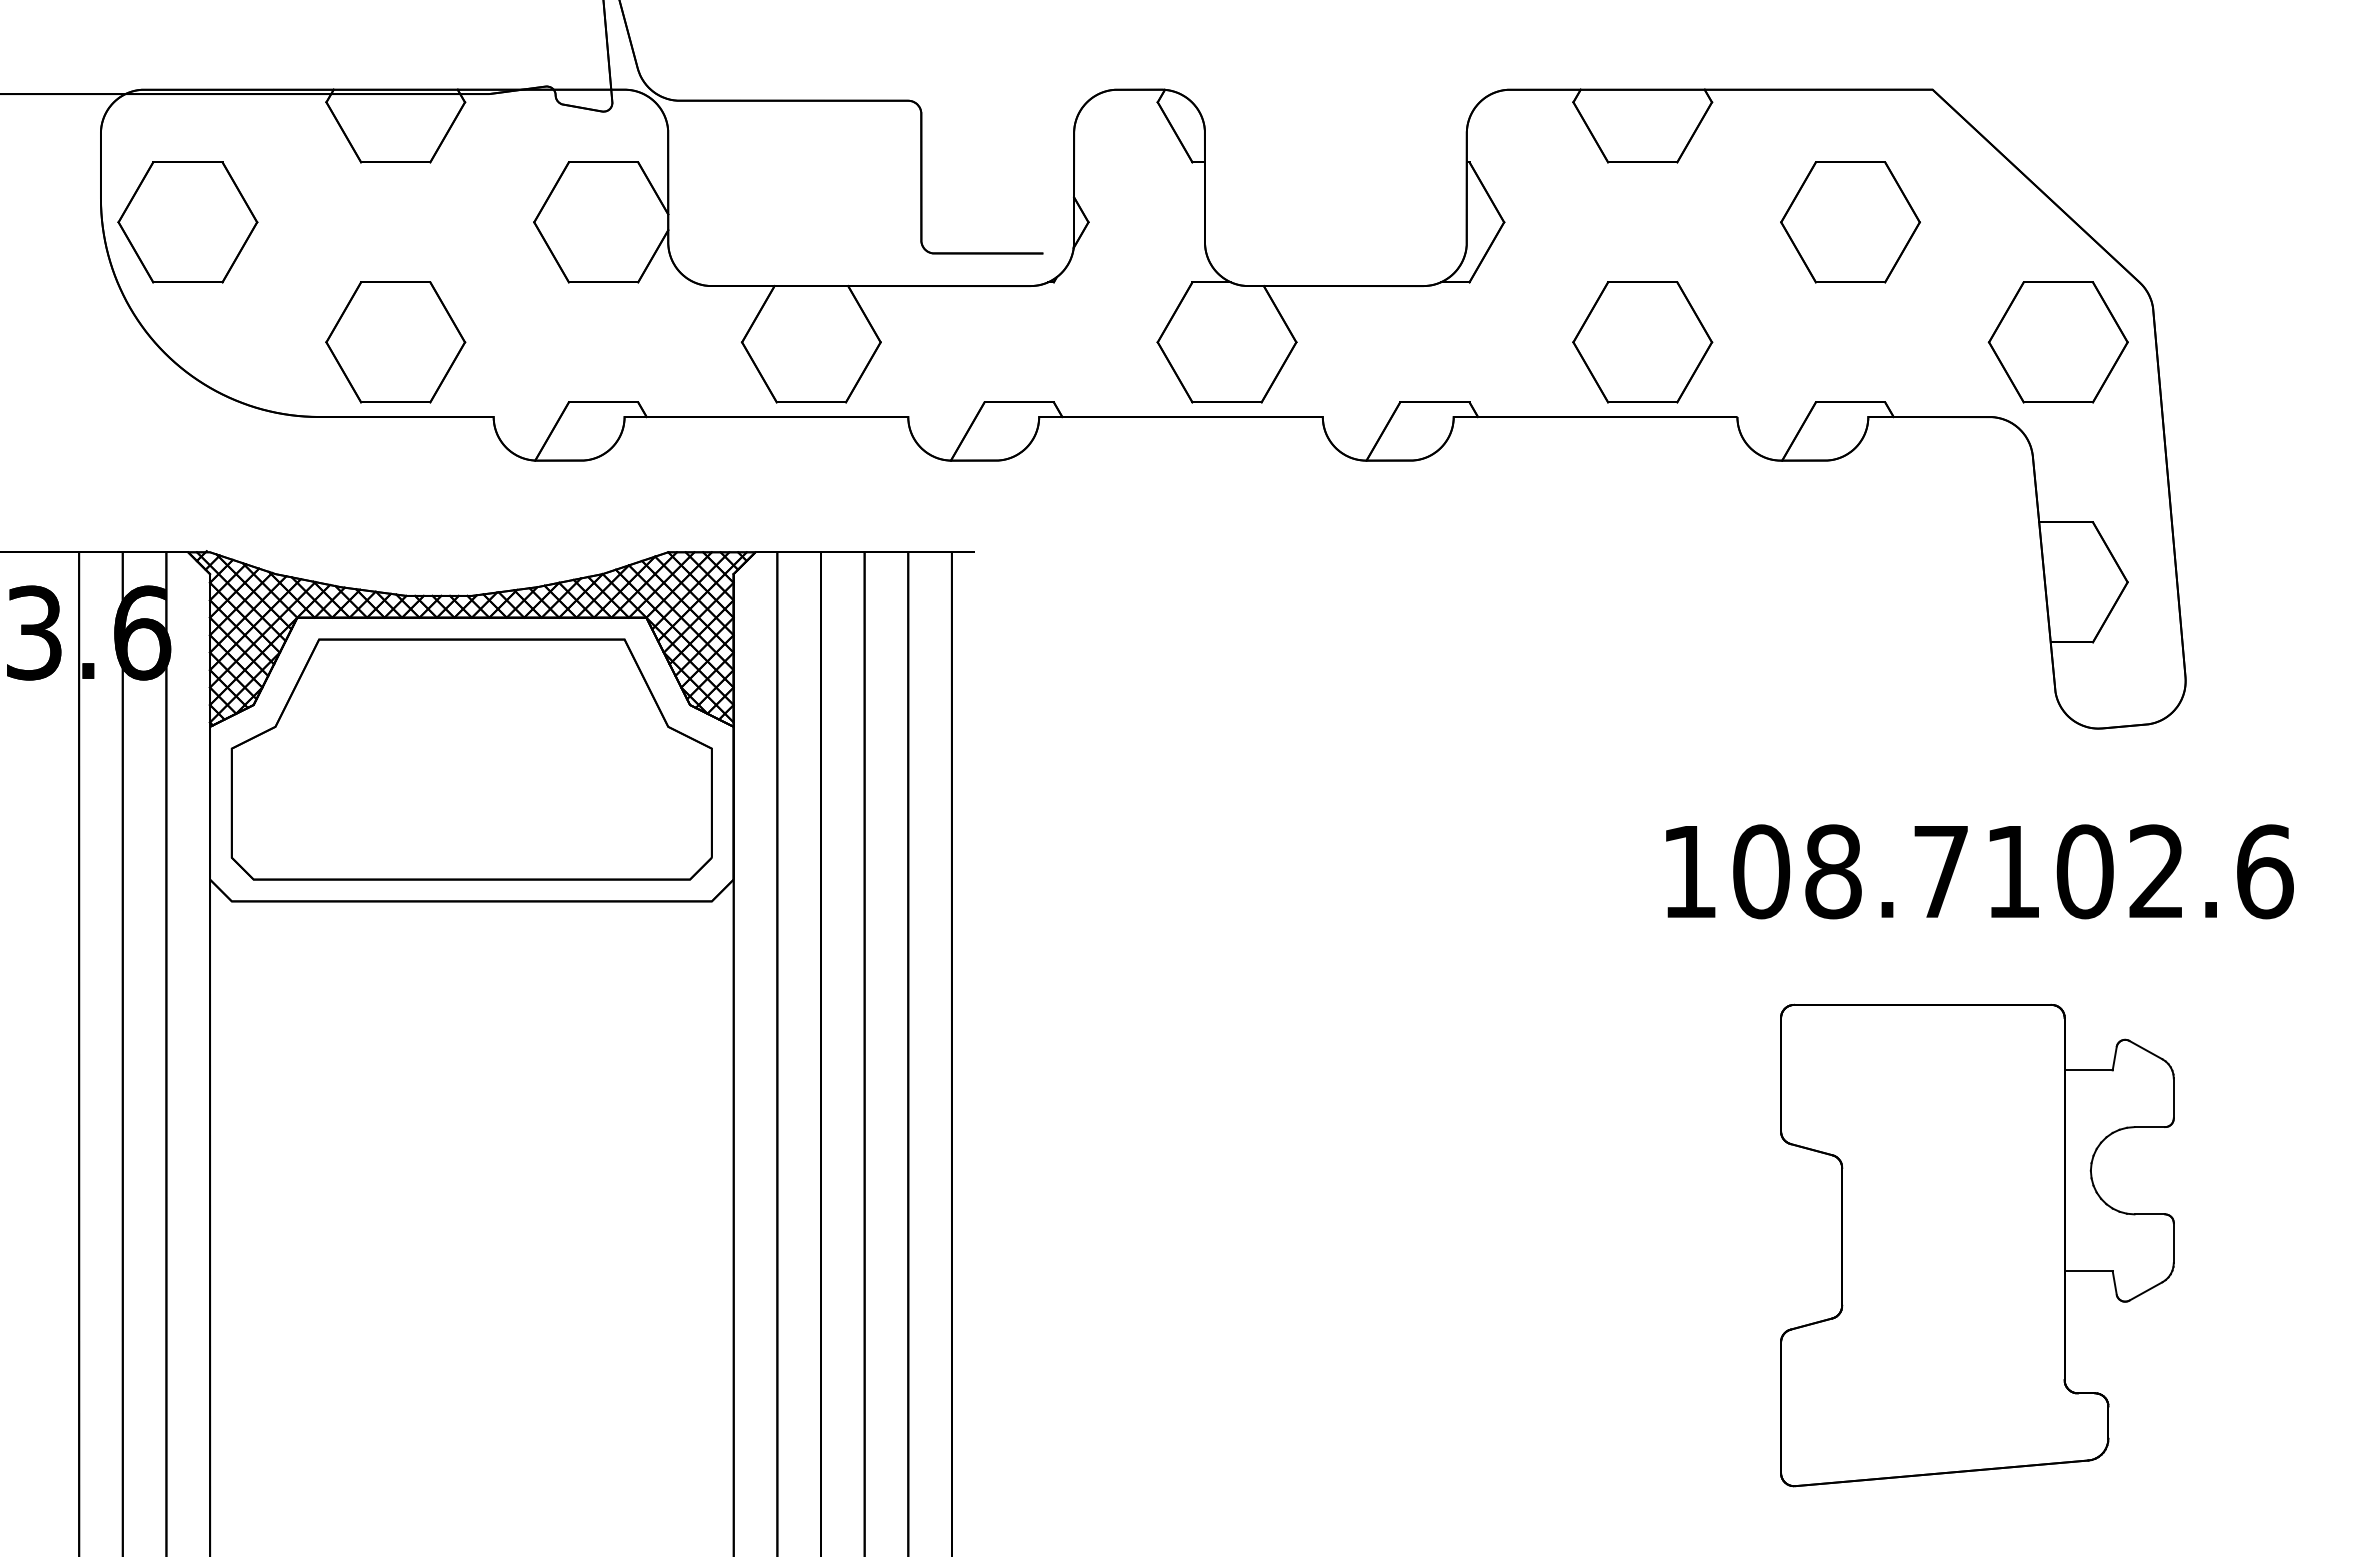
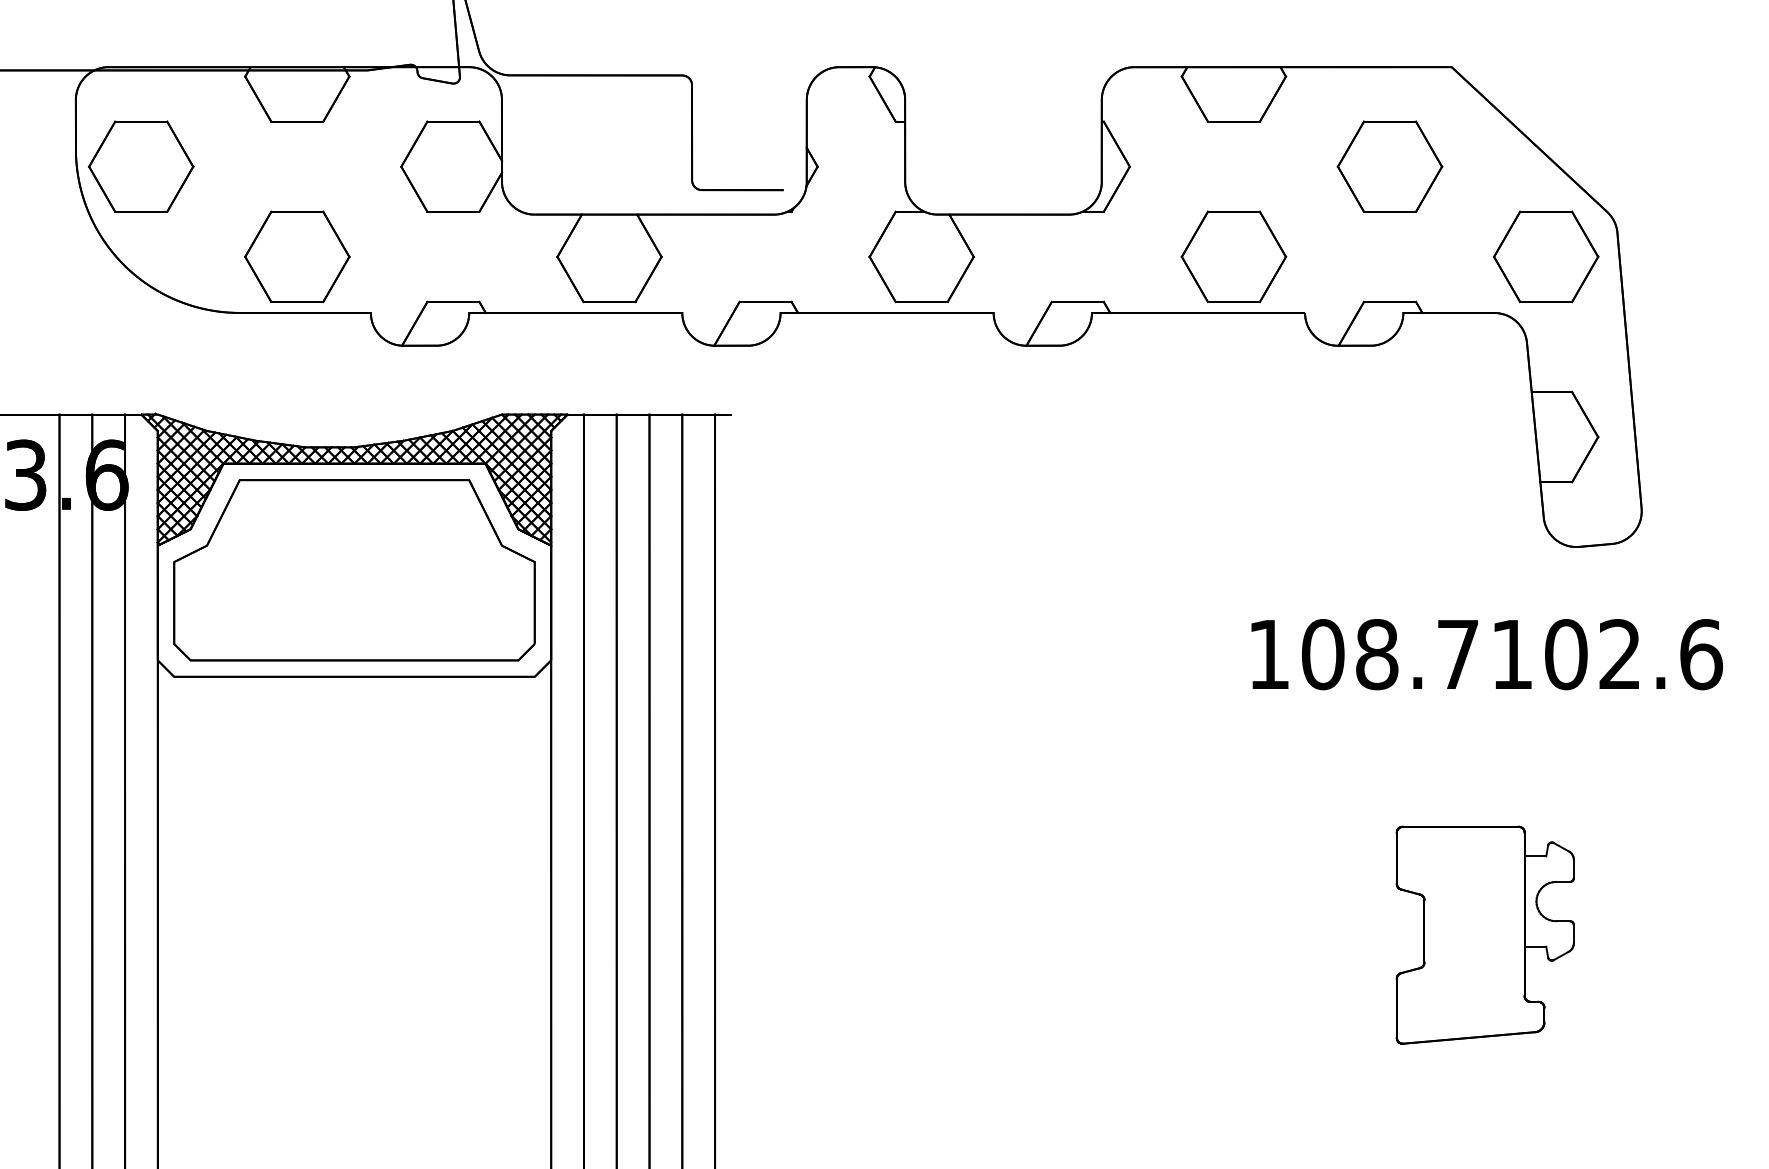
part: (1977, 1245) -> (1485, 935), size x0.6

